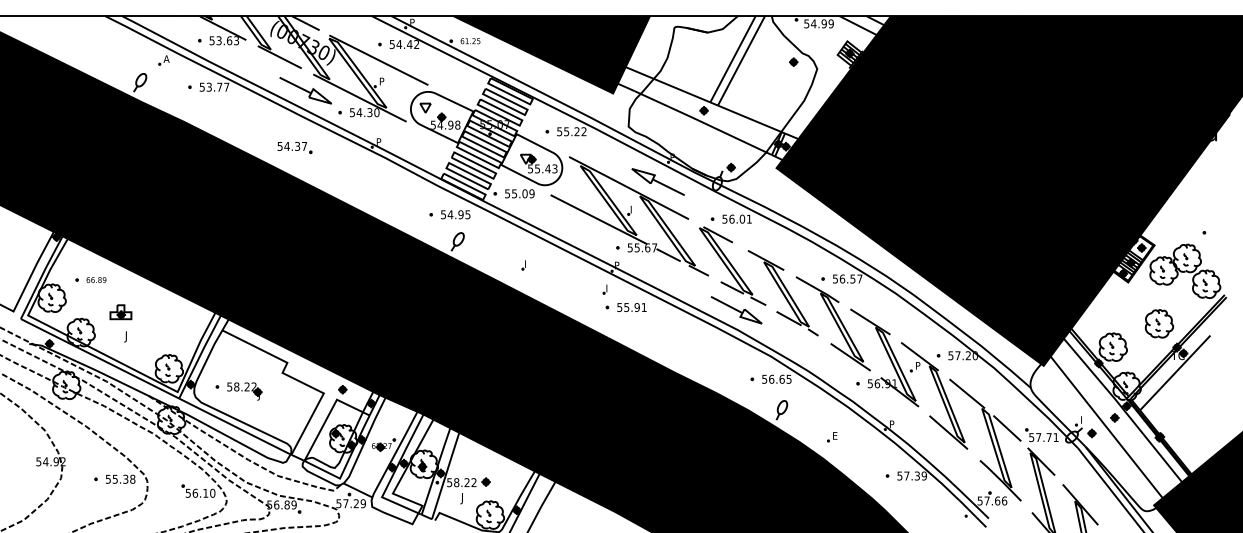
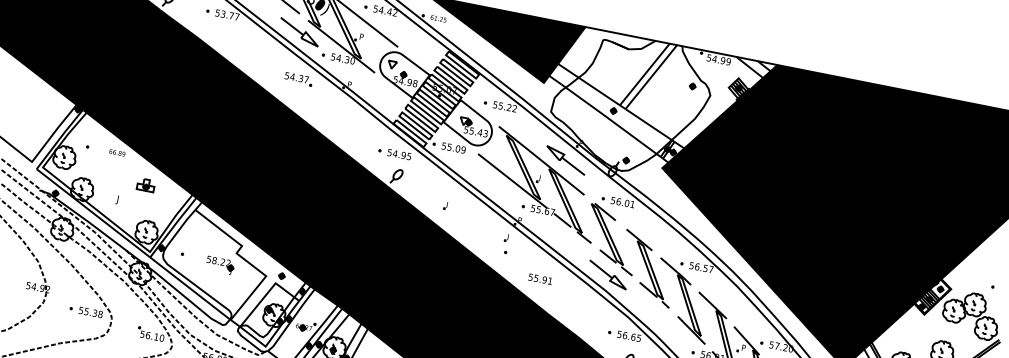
part: (294, 147) -> (298, 78), moved
text: (96, 279) -> (117, 152), moved
text: (631, 307) -> (540, 279), moved
part: (120, 312) -> (145, 185), moved
part: (244, 391) -> (220, 265), moved

